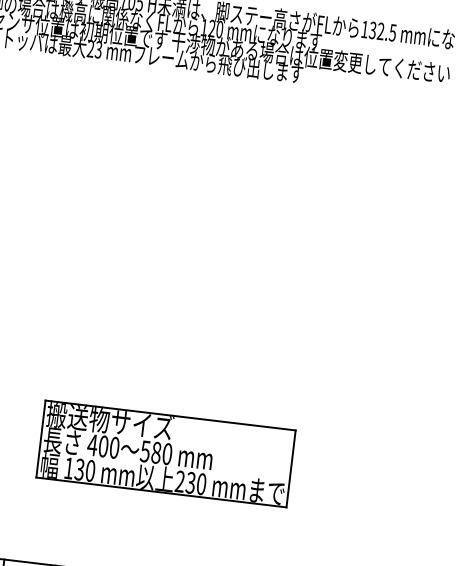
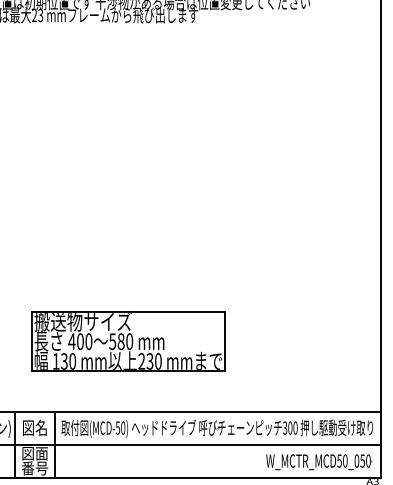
part: (165, 453) -> (128, 341), moved

